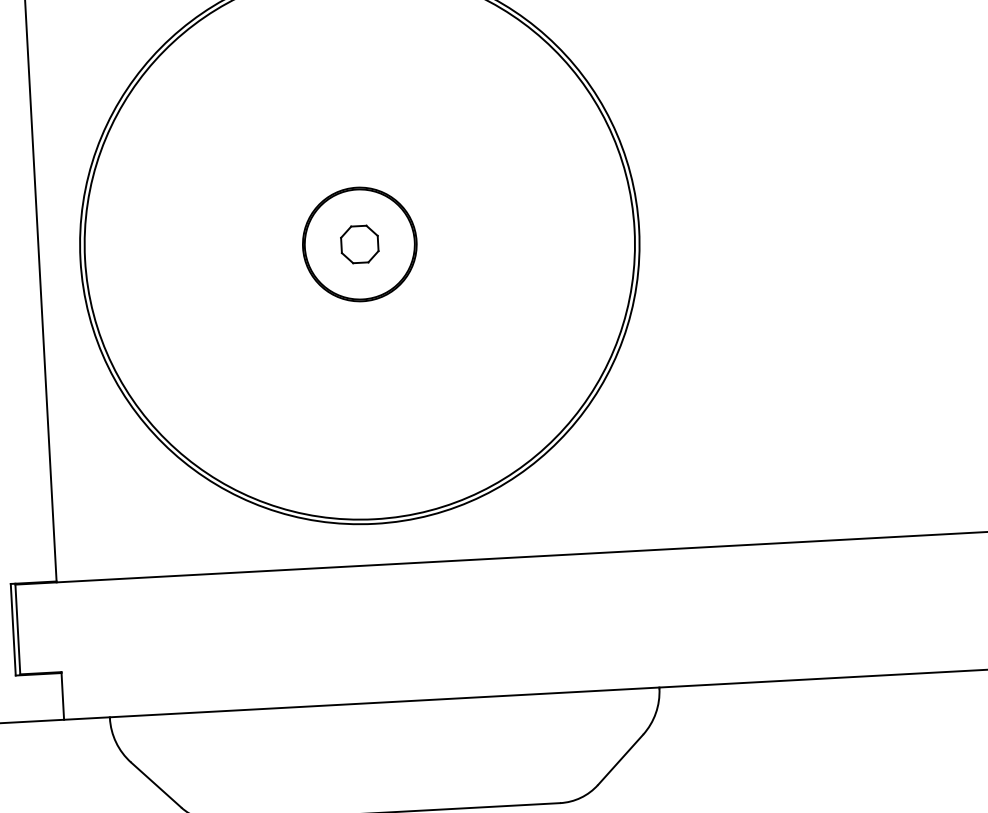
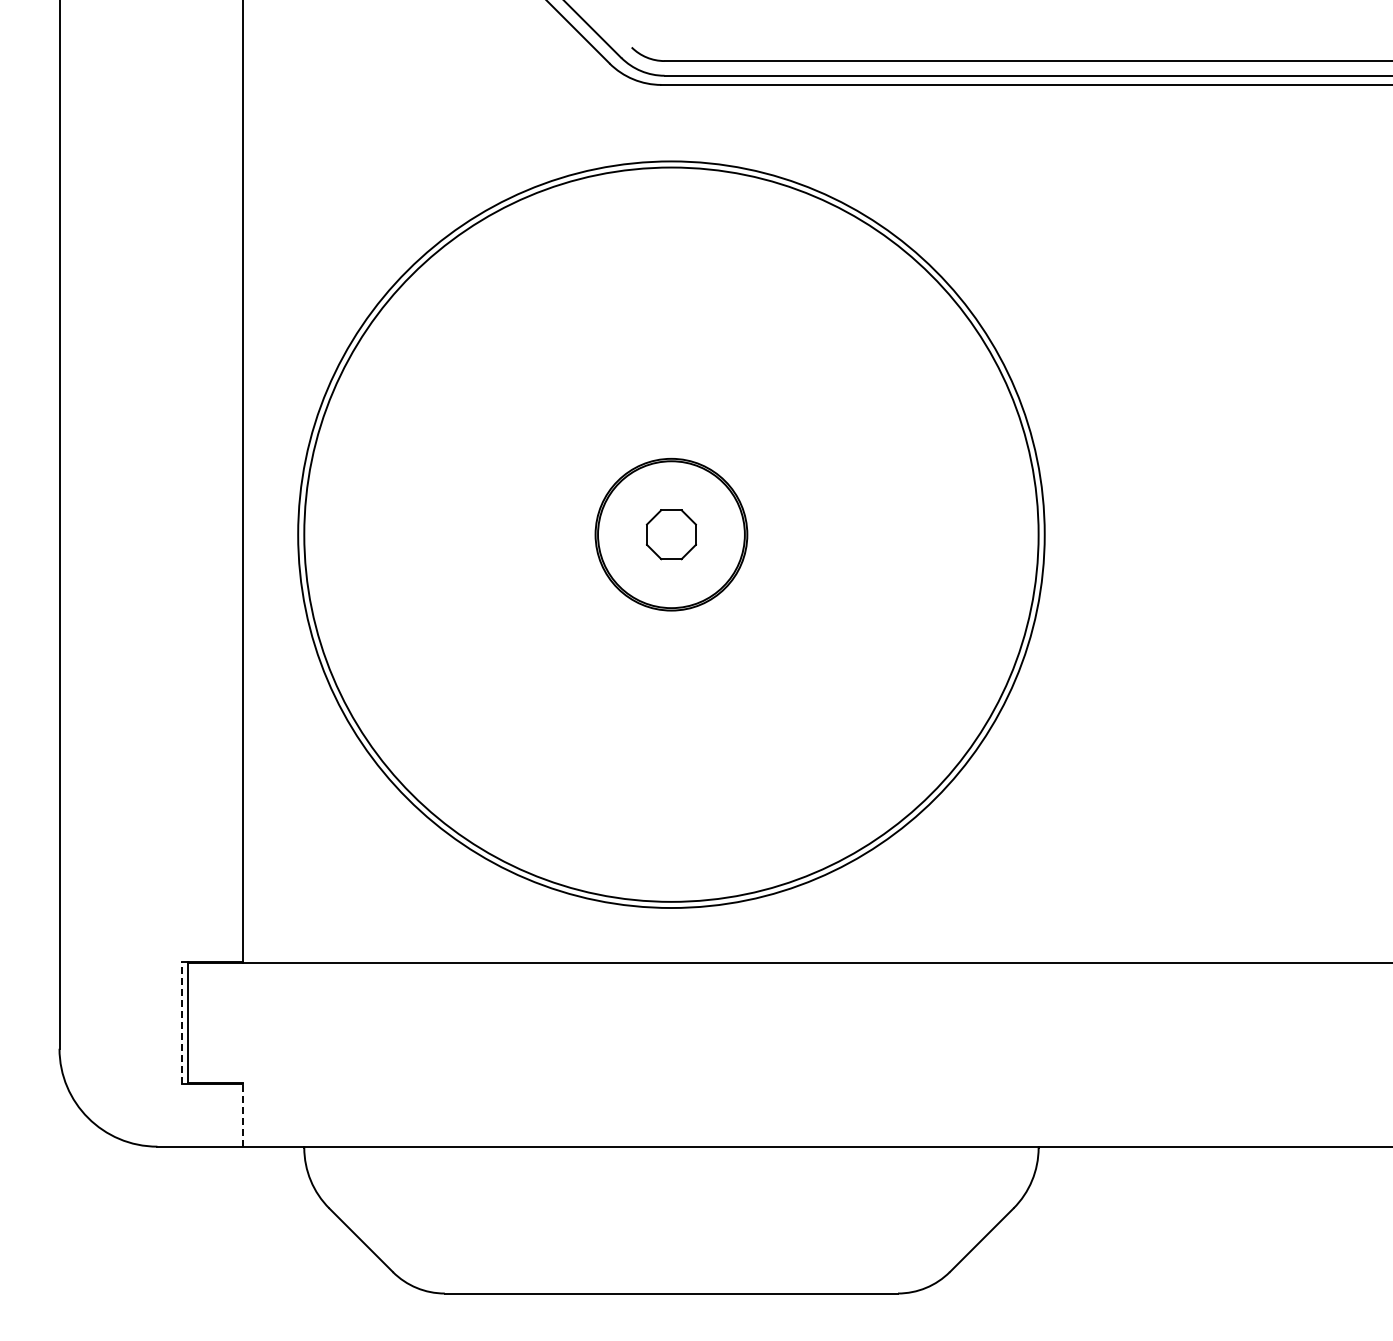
line: (12, 629) -> (181, 1022), solid -> dashed
line: (63, 695) -> (243, 1114), solid -> dashed

